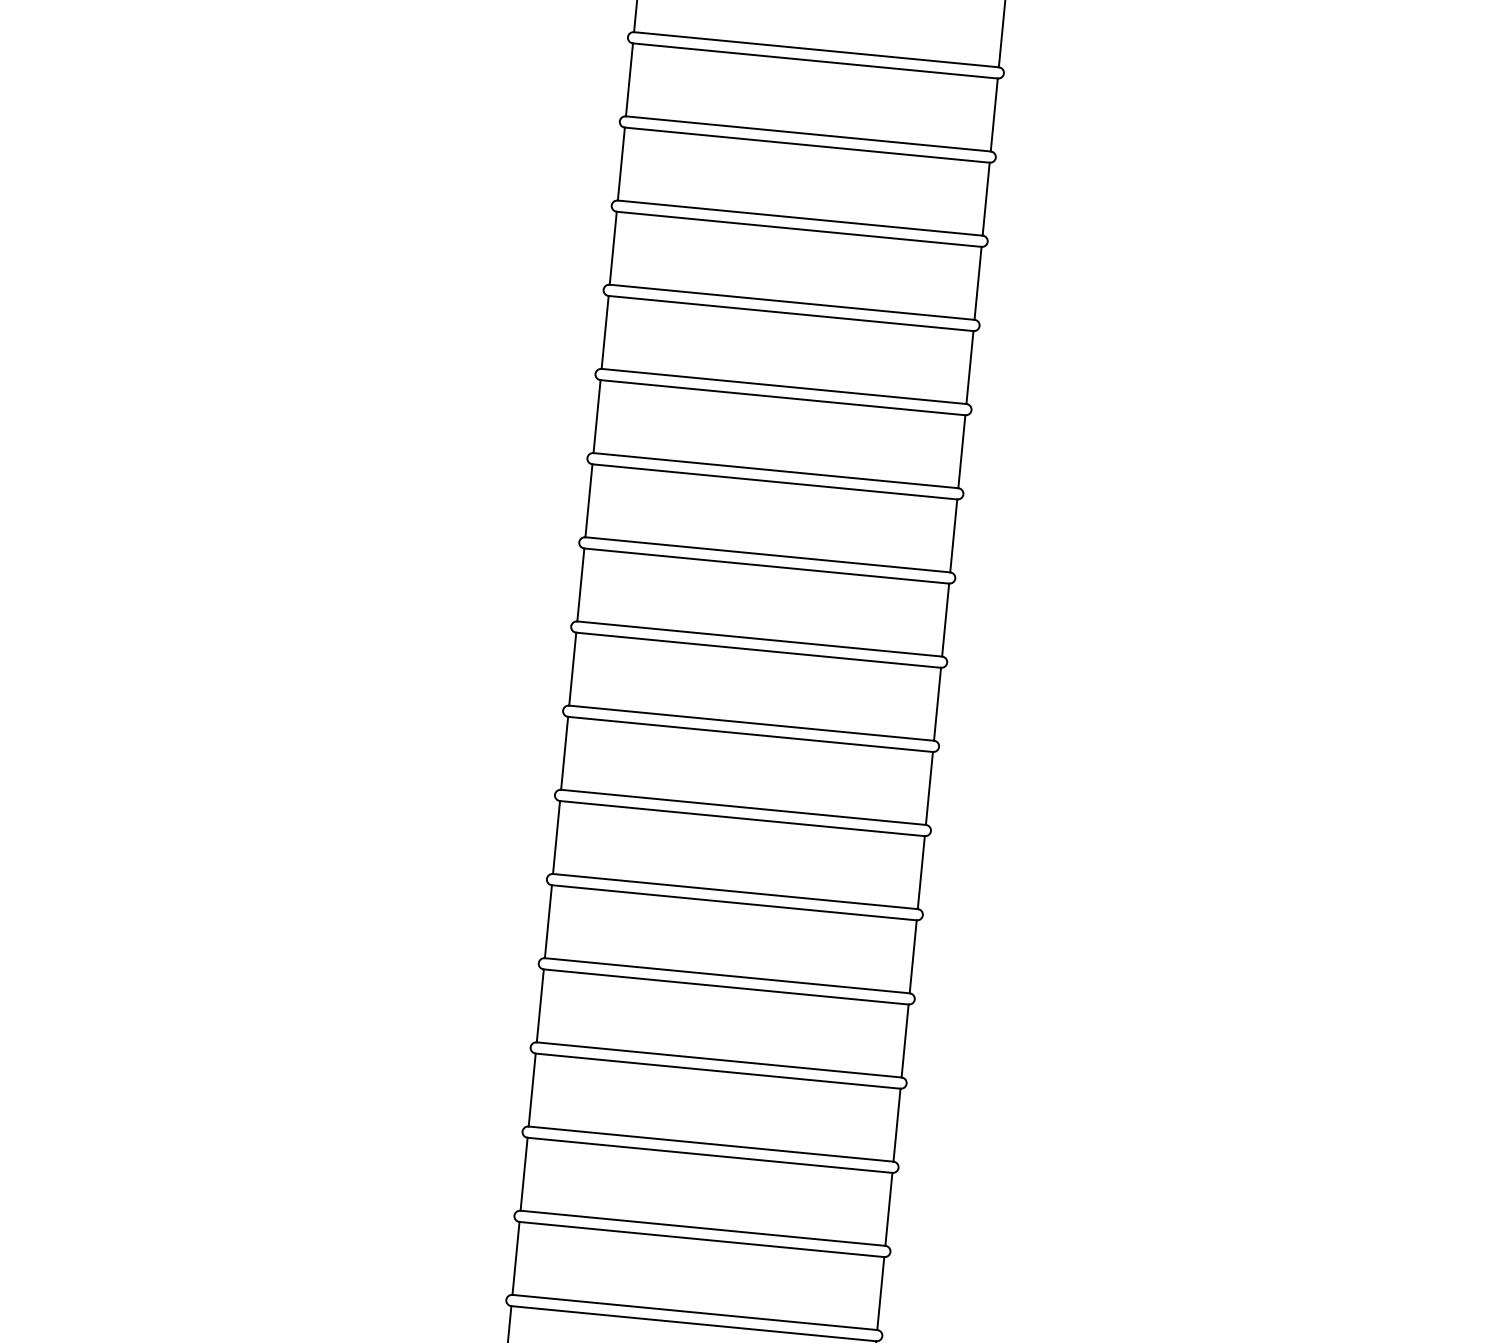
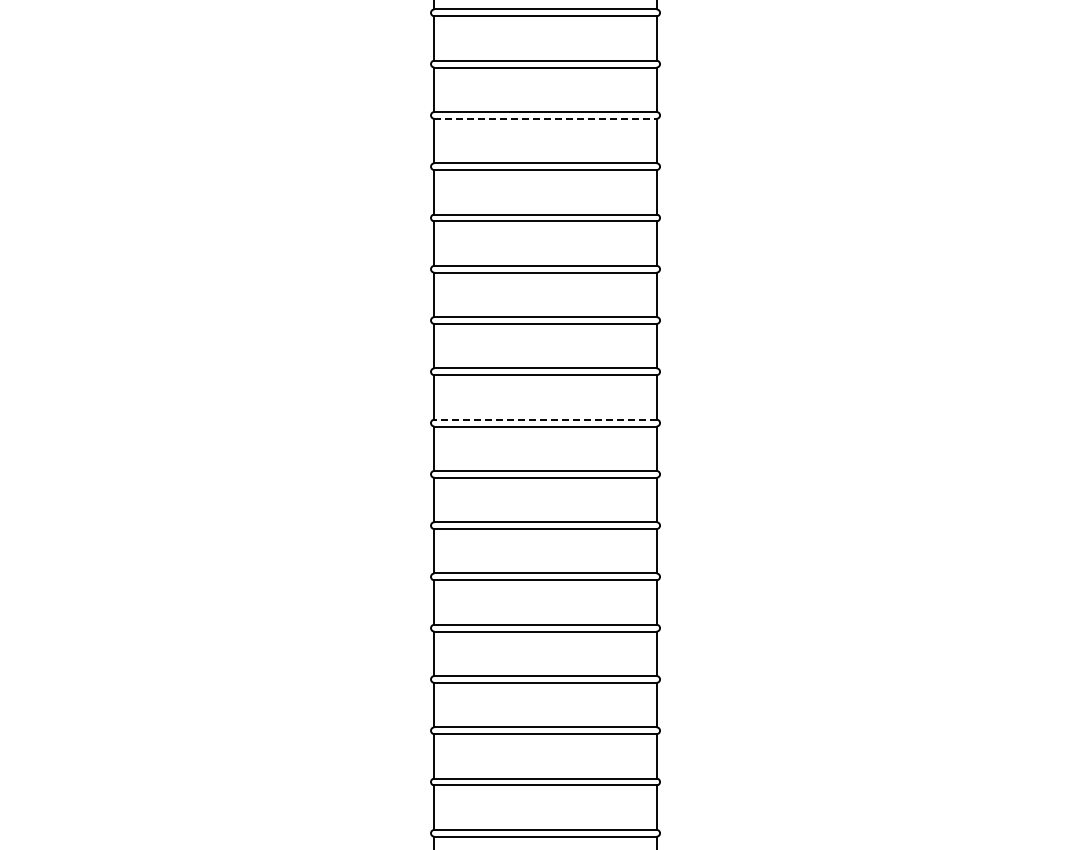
line: (800, 228) -> (546, 118), solid -> dashed
line: (751, 722) -> (545, 419), solid -> dashed

